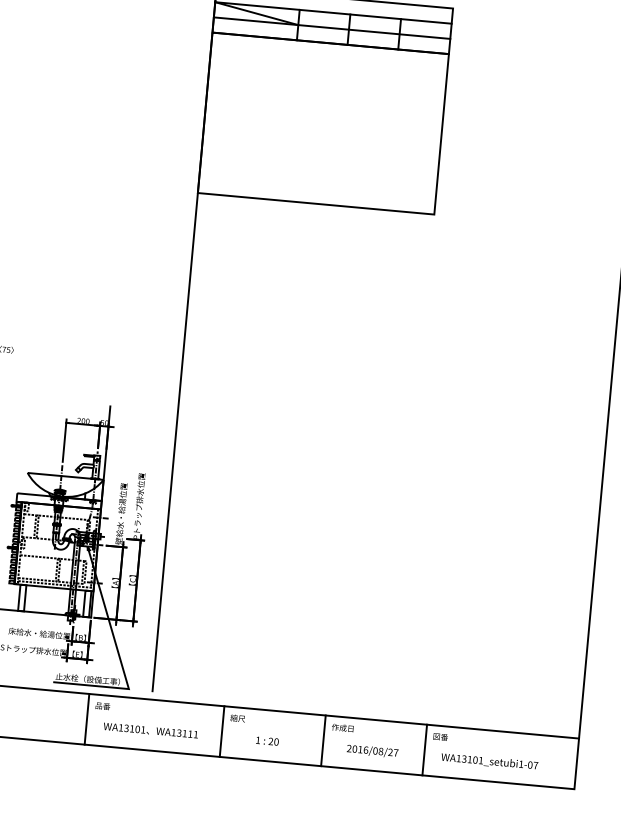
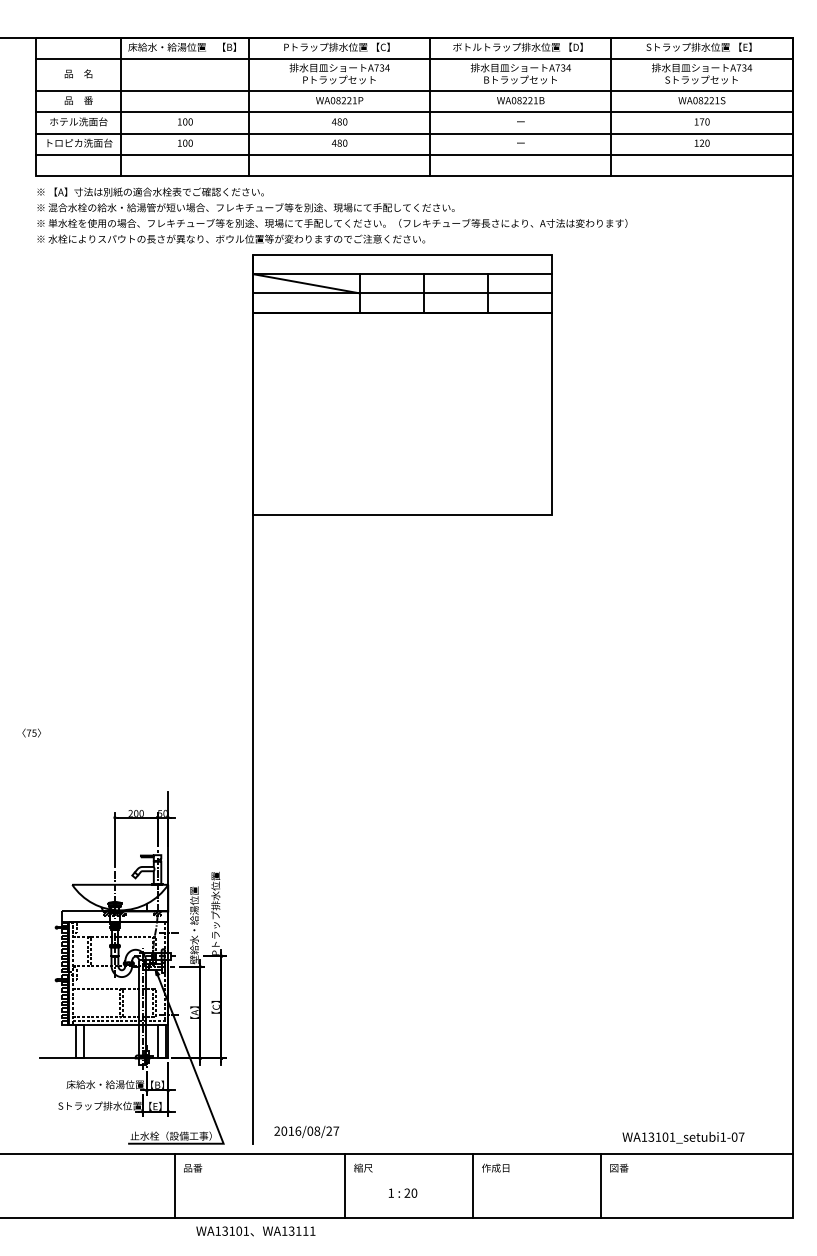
text: (150, 730) -> (255, 1231), moved
text: (372, 751) -> (306, 1131), moved
text: (489, 761) -> (683, 1137), moved

